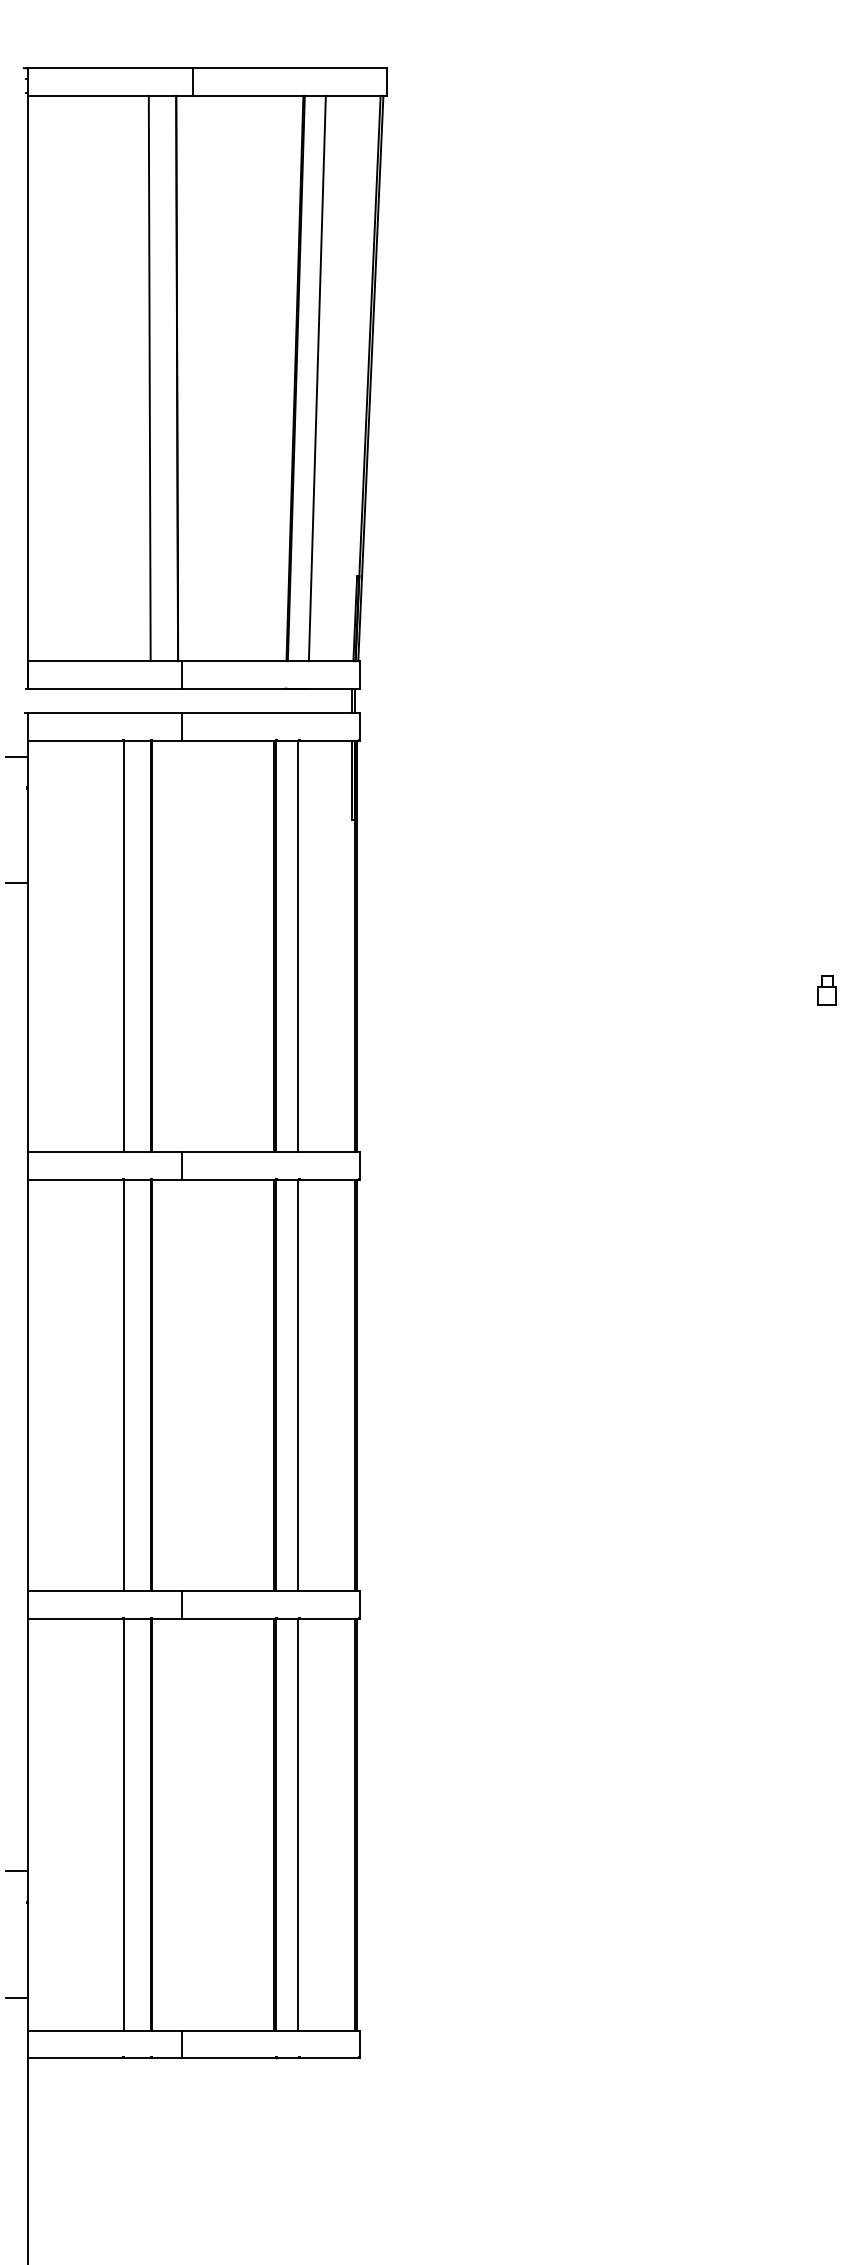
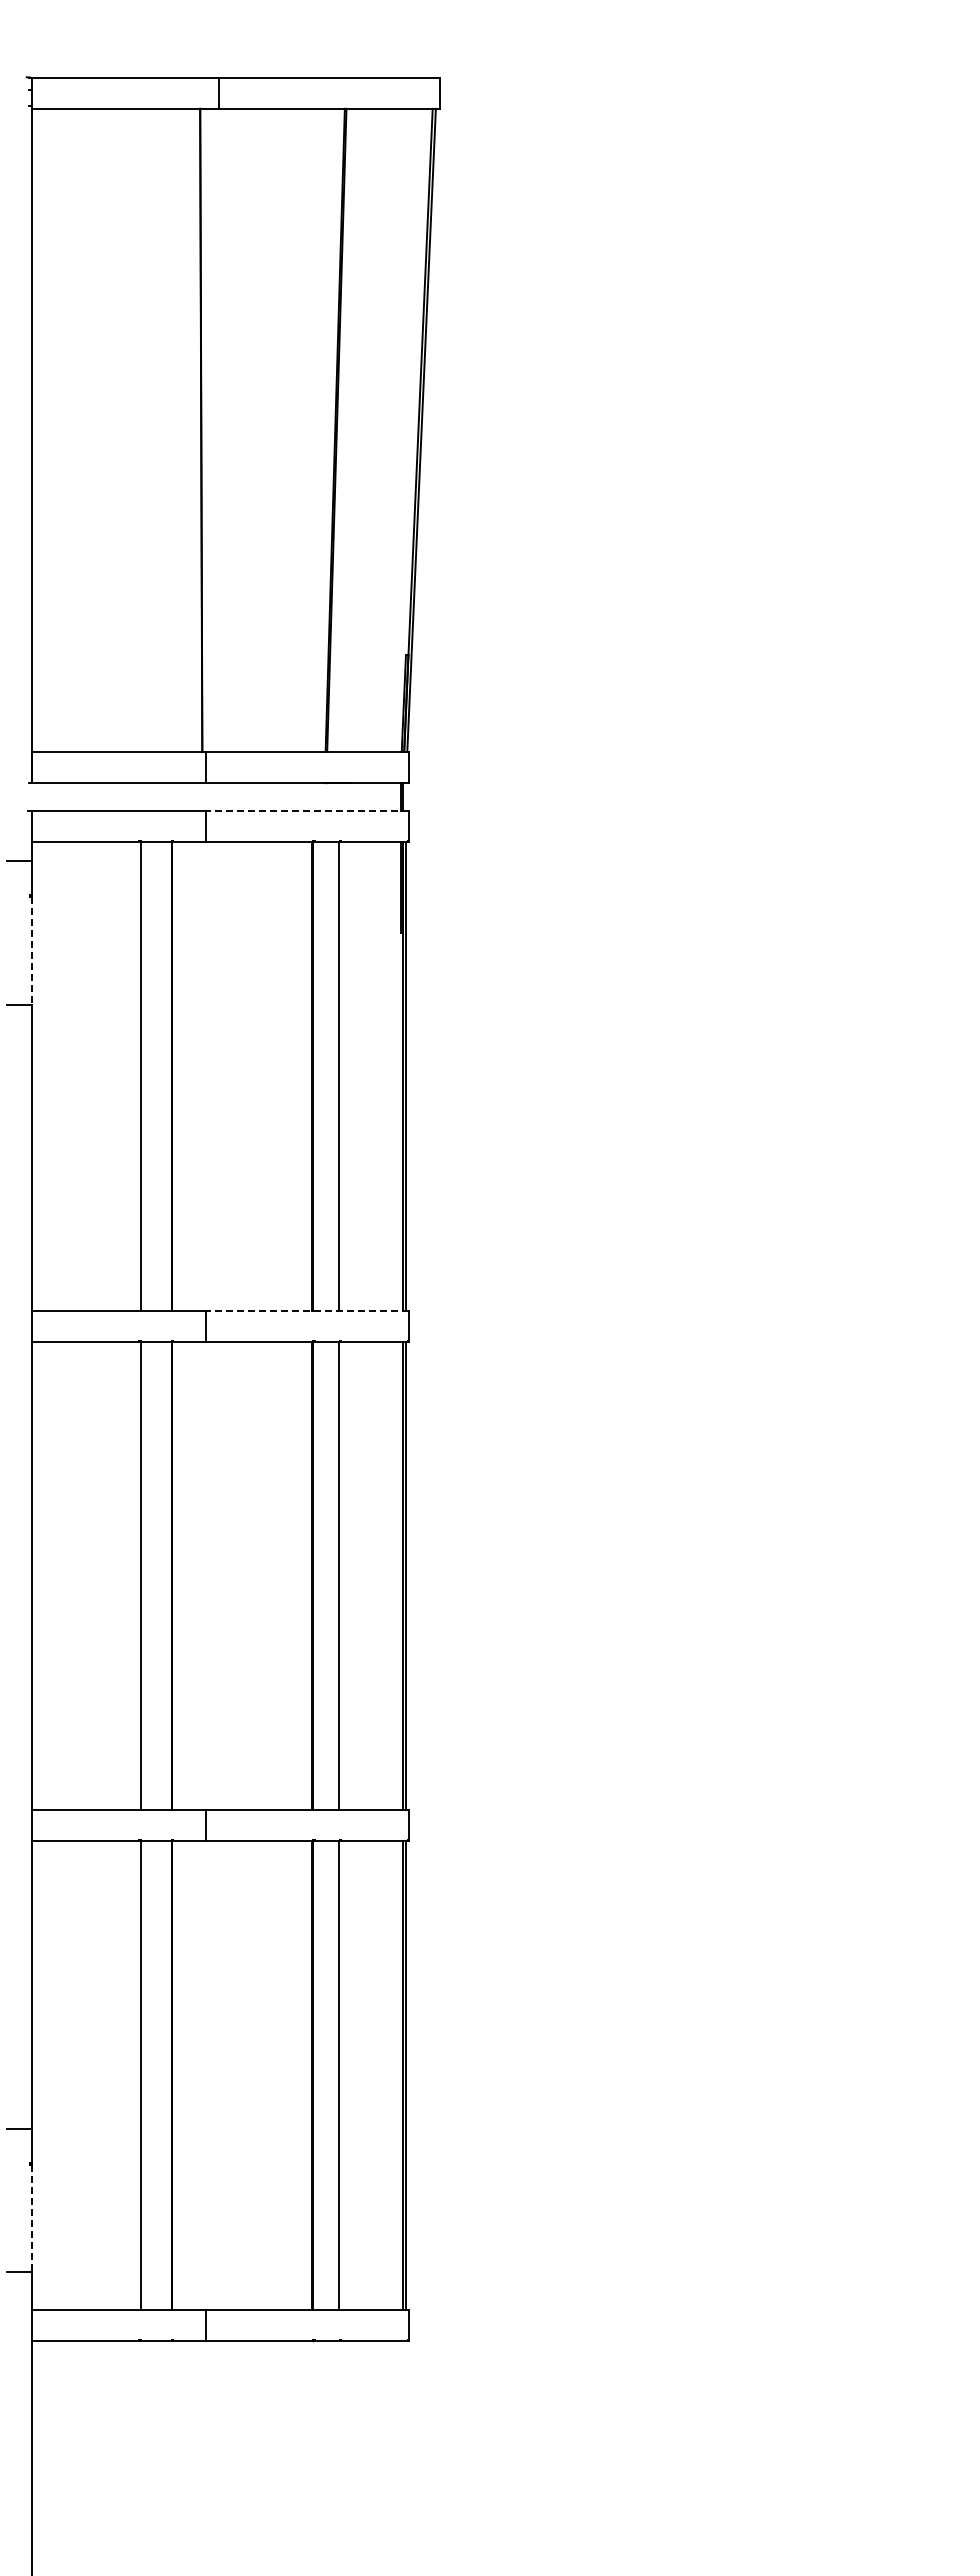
line: (150, 377) -> (170, 429), removed
line: (317, 377) -> (360, 429), removed
line: (270, 713) -> (307, 811), solid -> dashed
line: (27, 836) -> (31, 951), solid -> dashed
part: (827, 990) -> (940, 1126), removed
line: (270, 1152) -> (307, 1310), solid -> dashed
line: (27, 1950) -> (31, 2218), solid -> dashed

